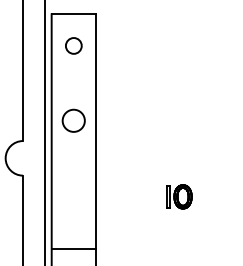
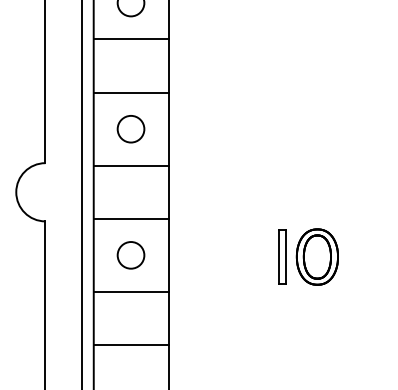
line: (73, 67) -> (130, 39), added
line: (73, 99) -> (130, 93), added
circle: (73, 120) -> (130, 128), size x0.71
line: (73, 142) -> (130, 165), added
line: (73, 174) -> (130, 219), added
circle: (73, 195) -> (130, 254), added
part: (179, 196) -> (308, 256), size x1.43
line: (73, 217) -> (130, 291), added

